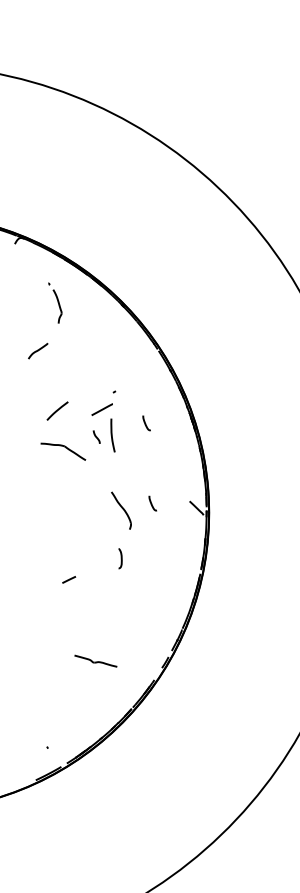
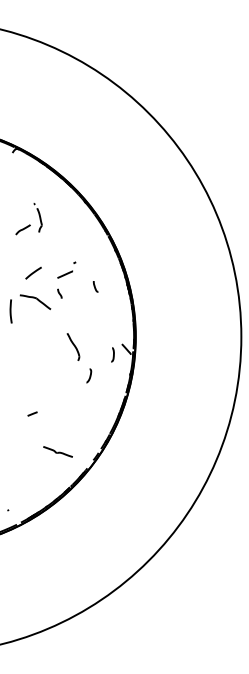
part: (54, 302) -> (37, 217), moved
line: (111, 435) -> (10, 311), moved
curve: (152, 503) -> (95, 343), removed
curve: (147, 549) -> (89, 375), added
line: (121, 558) -> (113, 354), moved
curve: (68, 579) -> (32, 413), moved
part: (95, 660) -> (57, 451), moved

